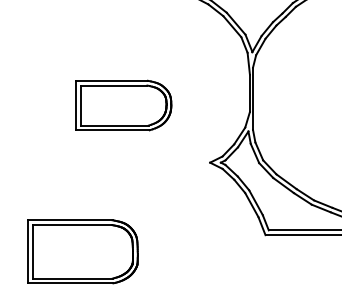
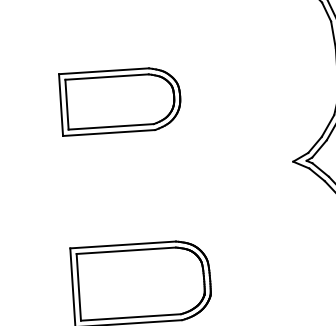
part: (123, 105) -> (120, 101), moved

